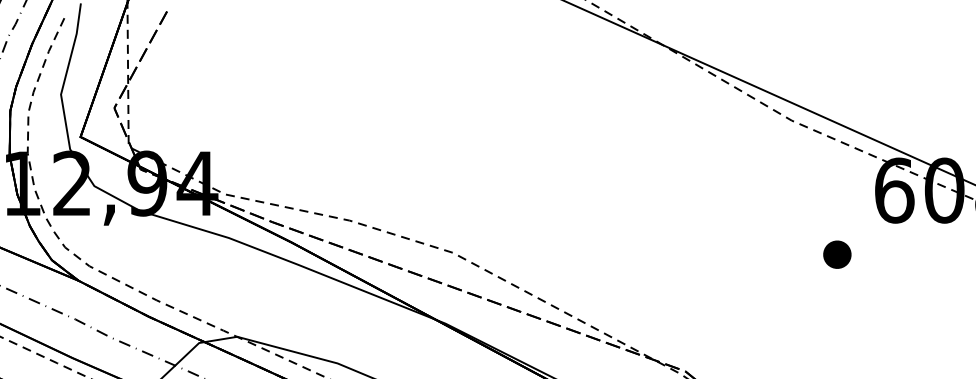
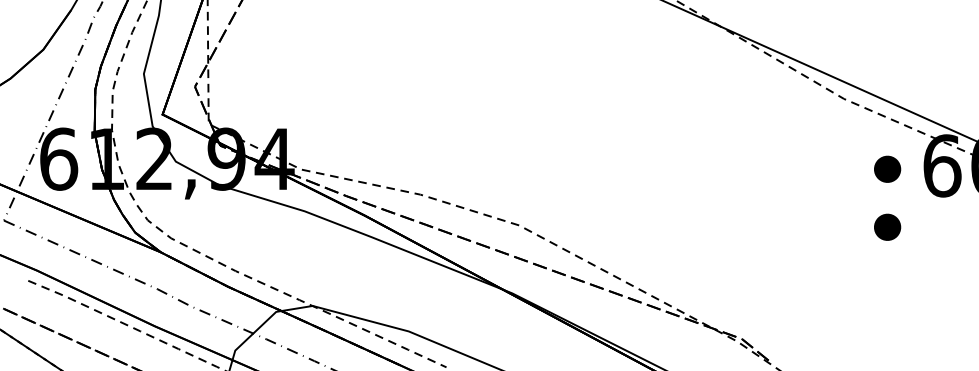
part: (837, 193) -> (887, 168), added

